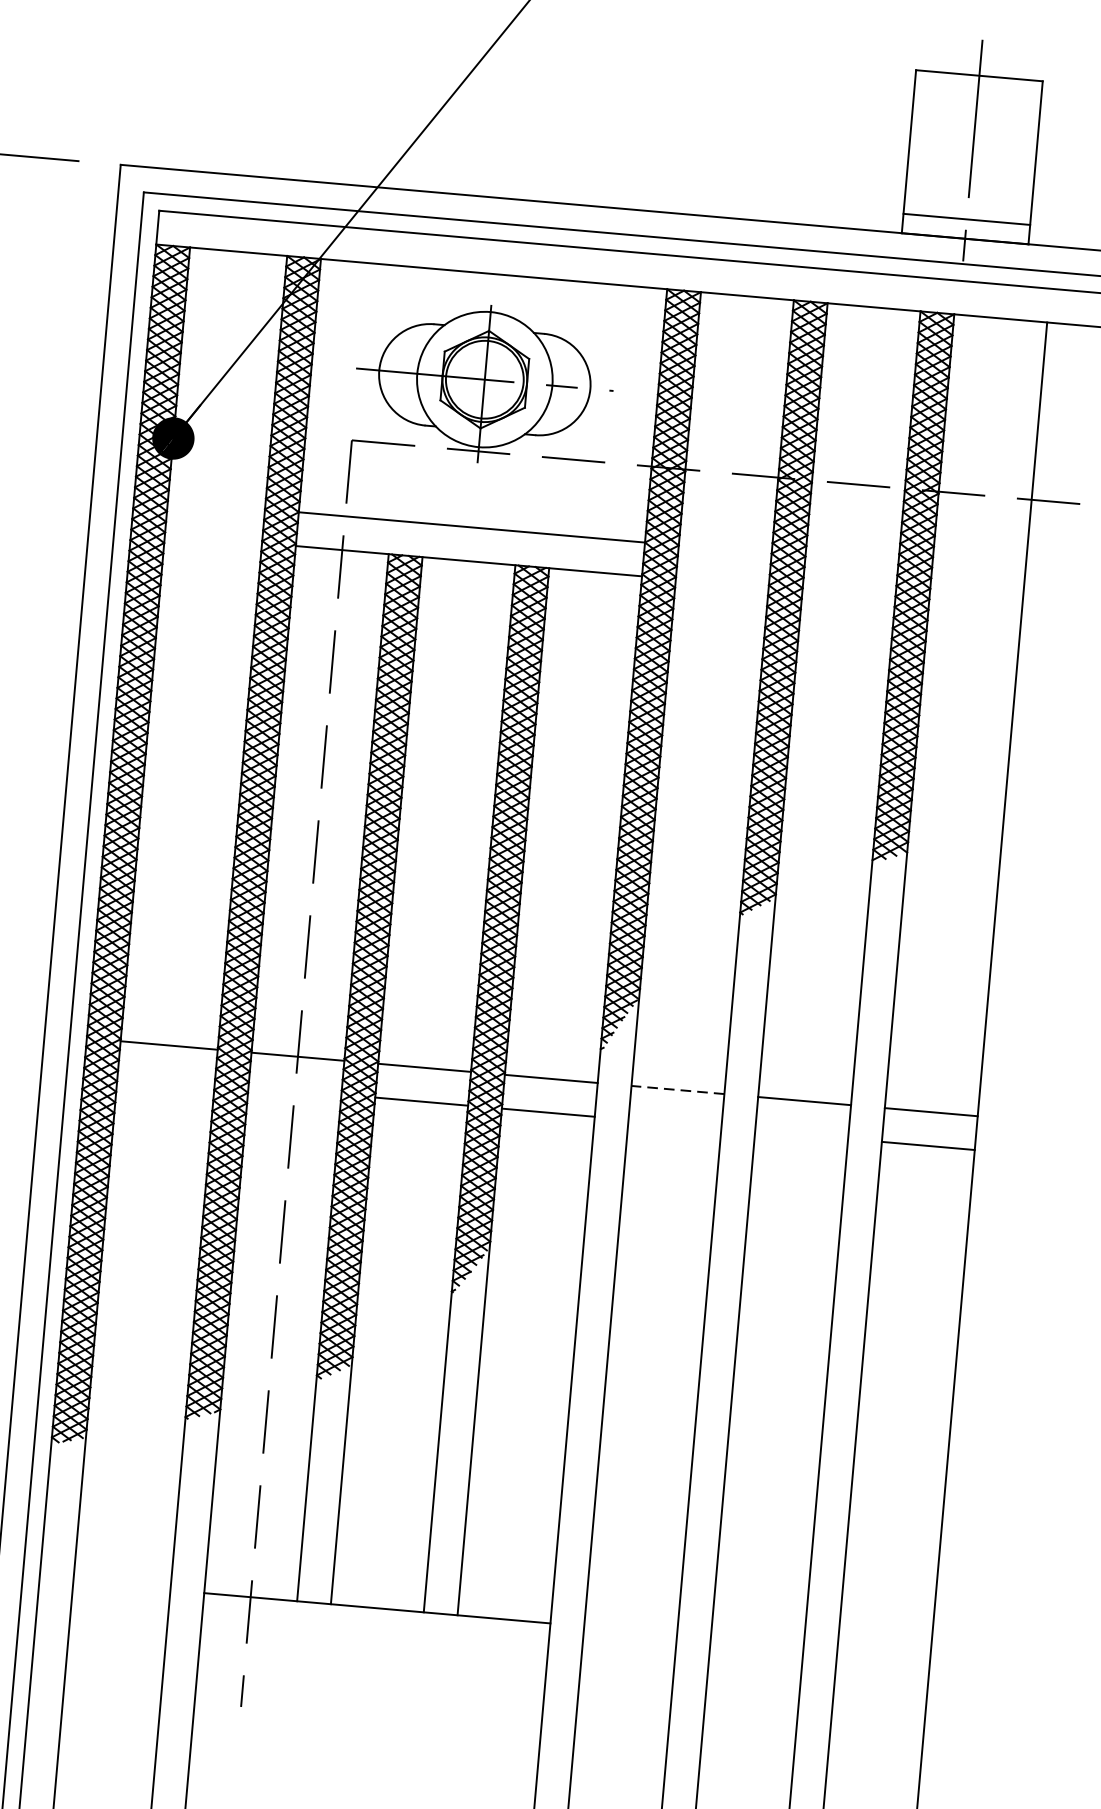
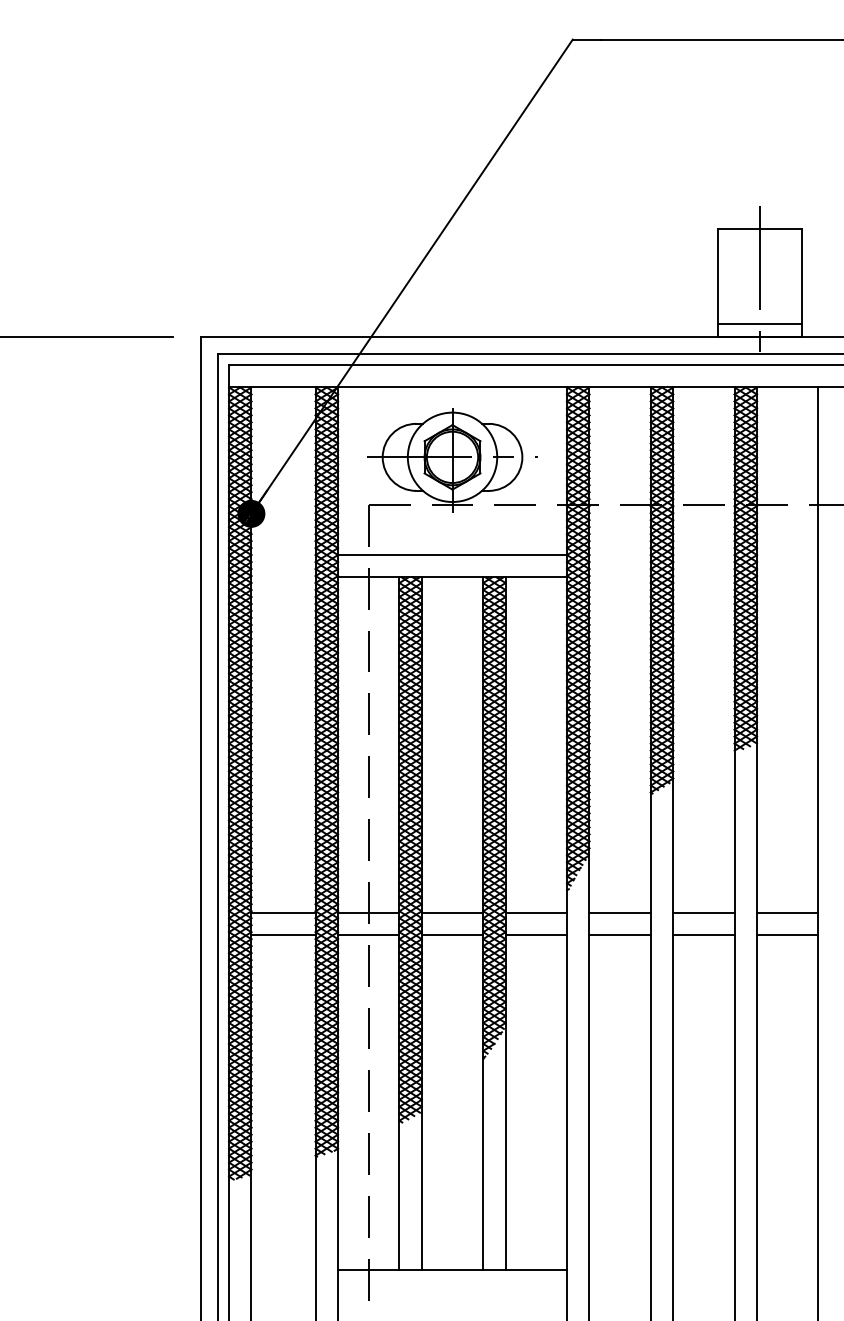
line: (166, 1078) -> (283, 934), added
line: (294, 1089) -> (368, 934), added
line: (678, 1089) -> (620, 912), dashed -> solid
line: (674, 1122) -> (619, 934), added
line: (801, 1134) -> (703, 934), added

